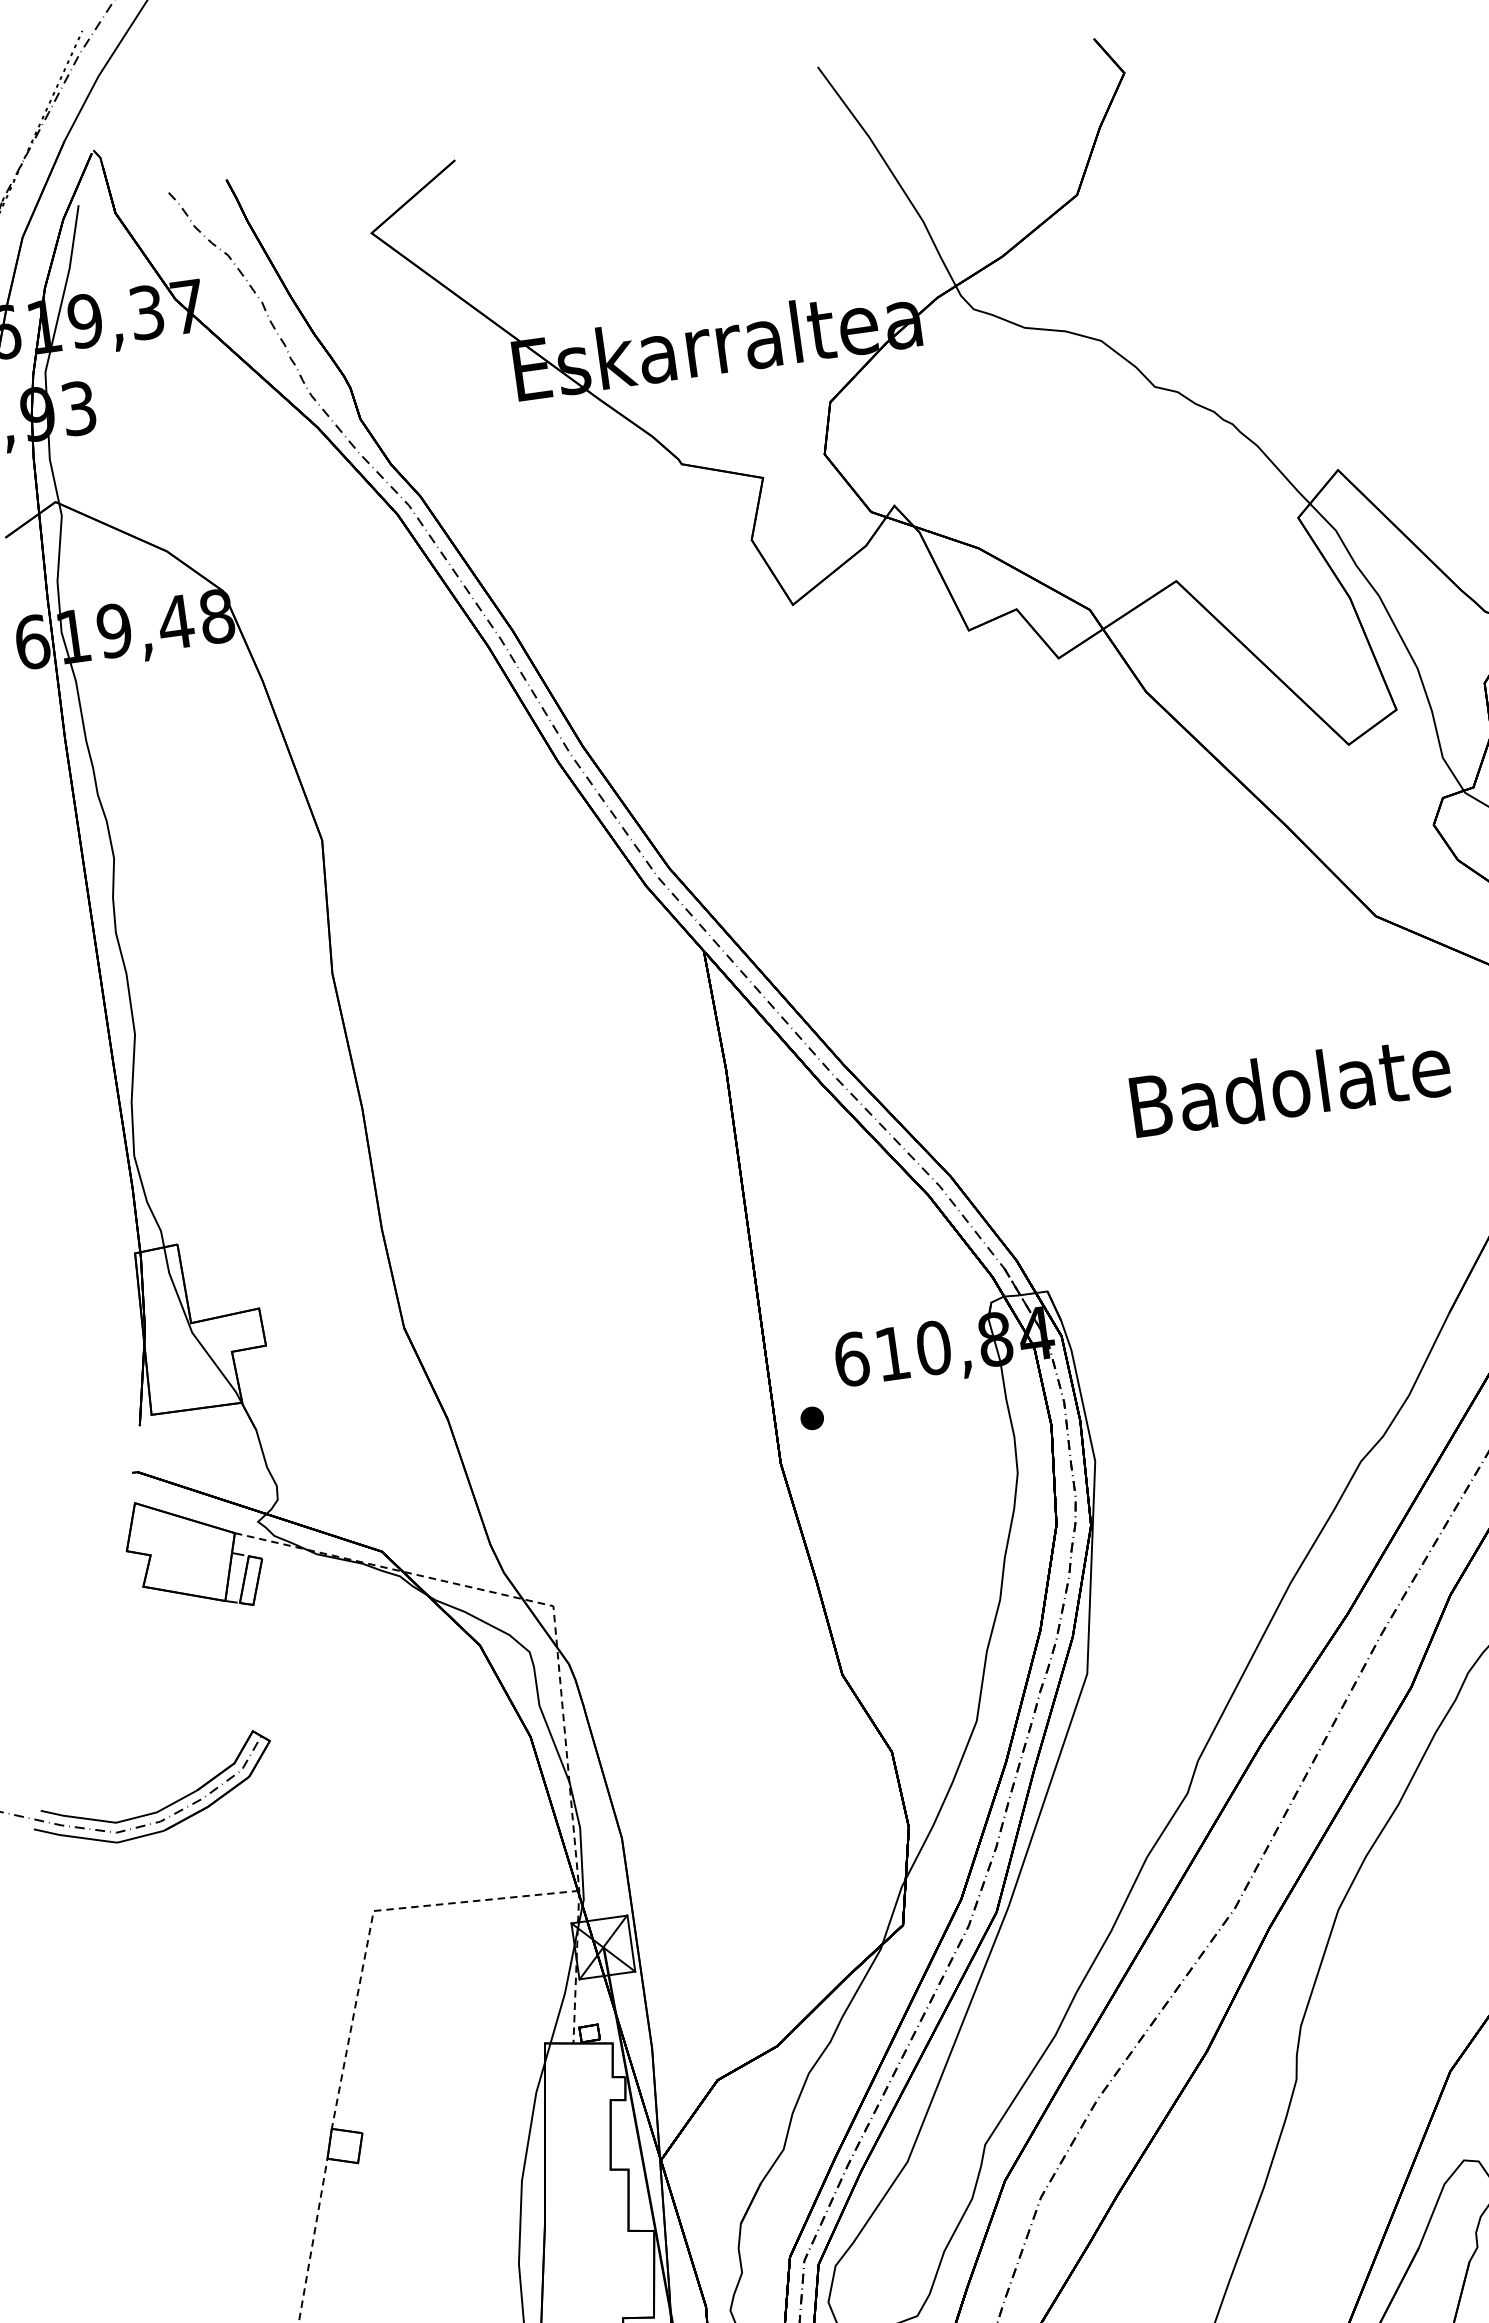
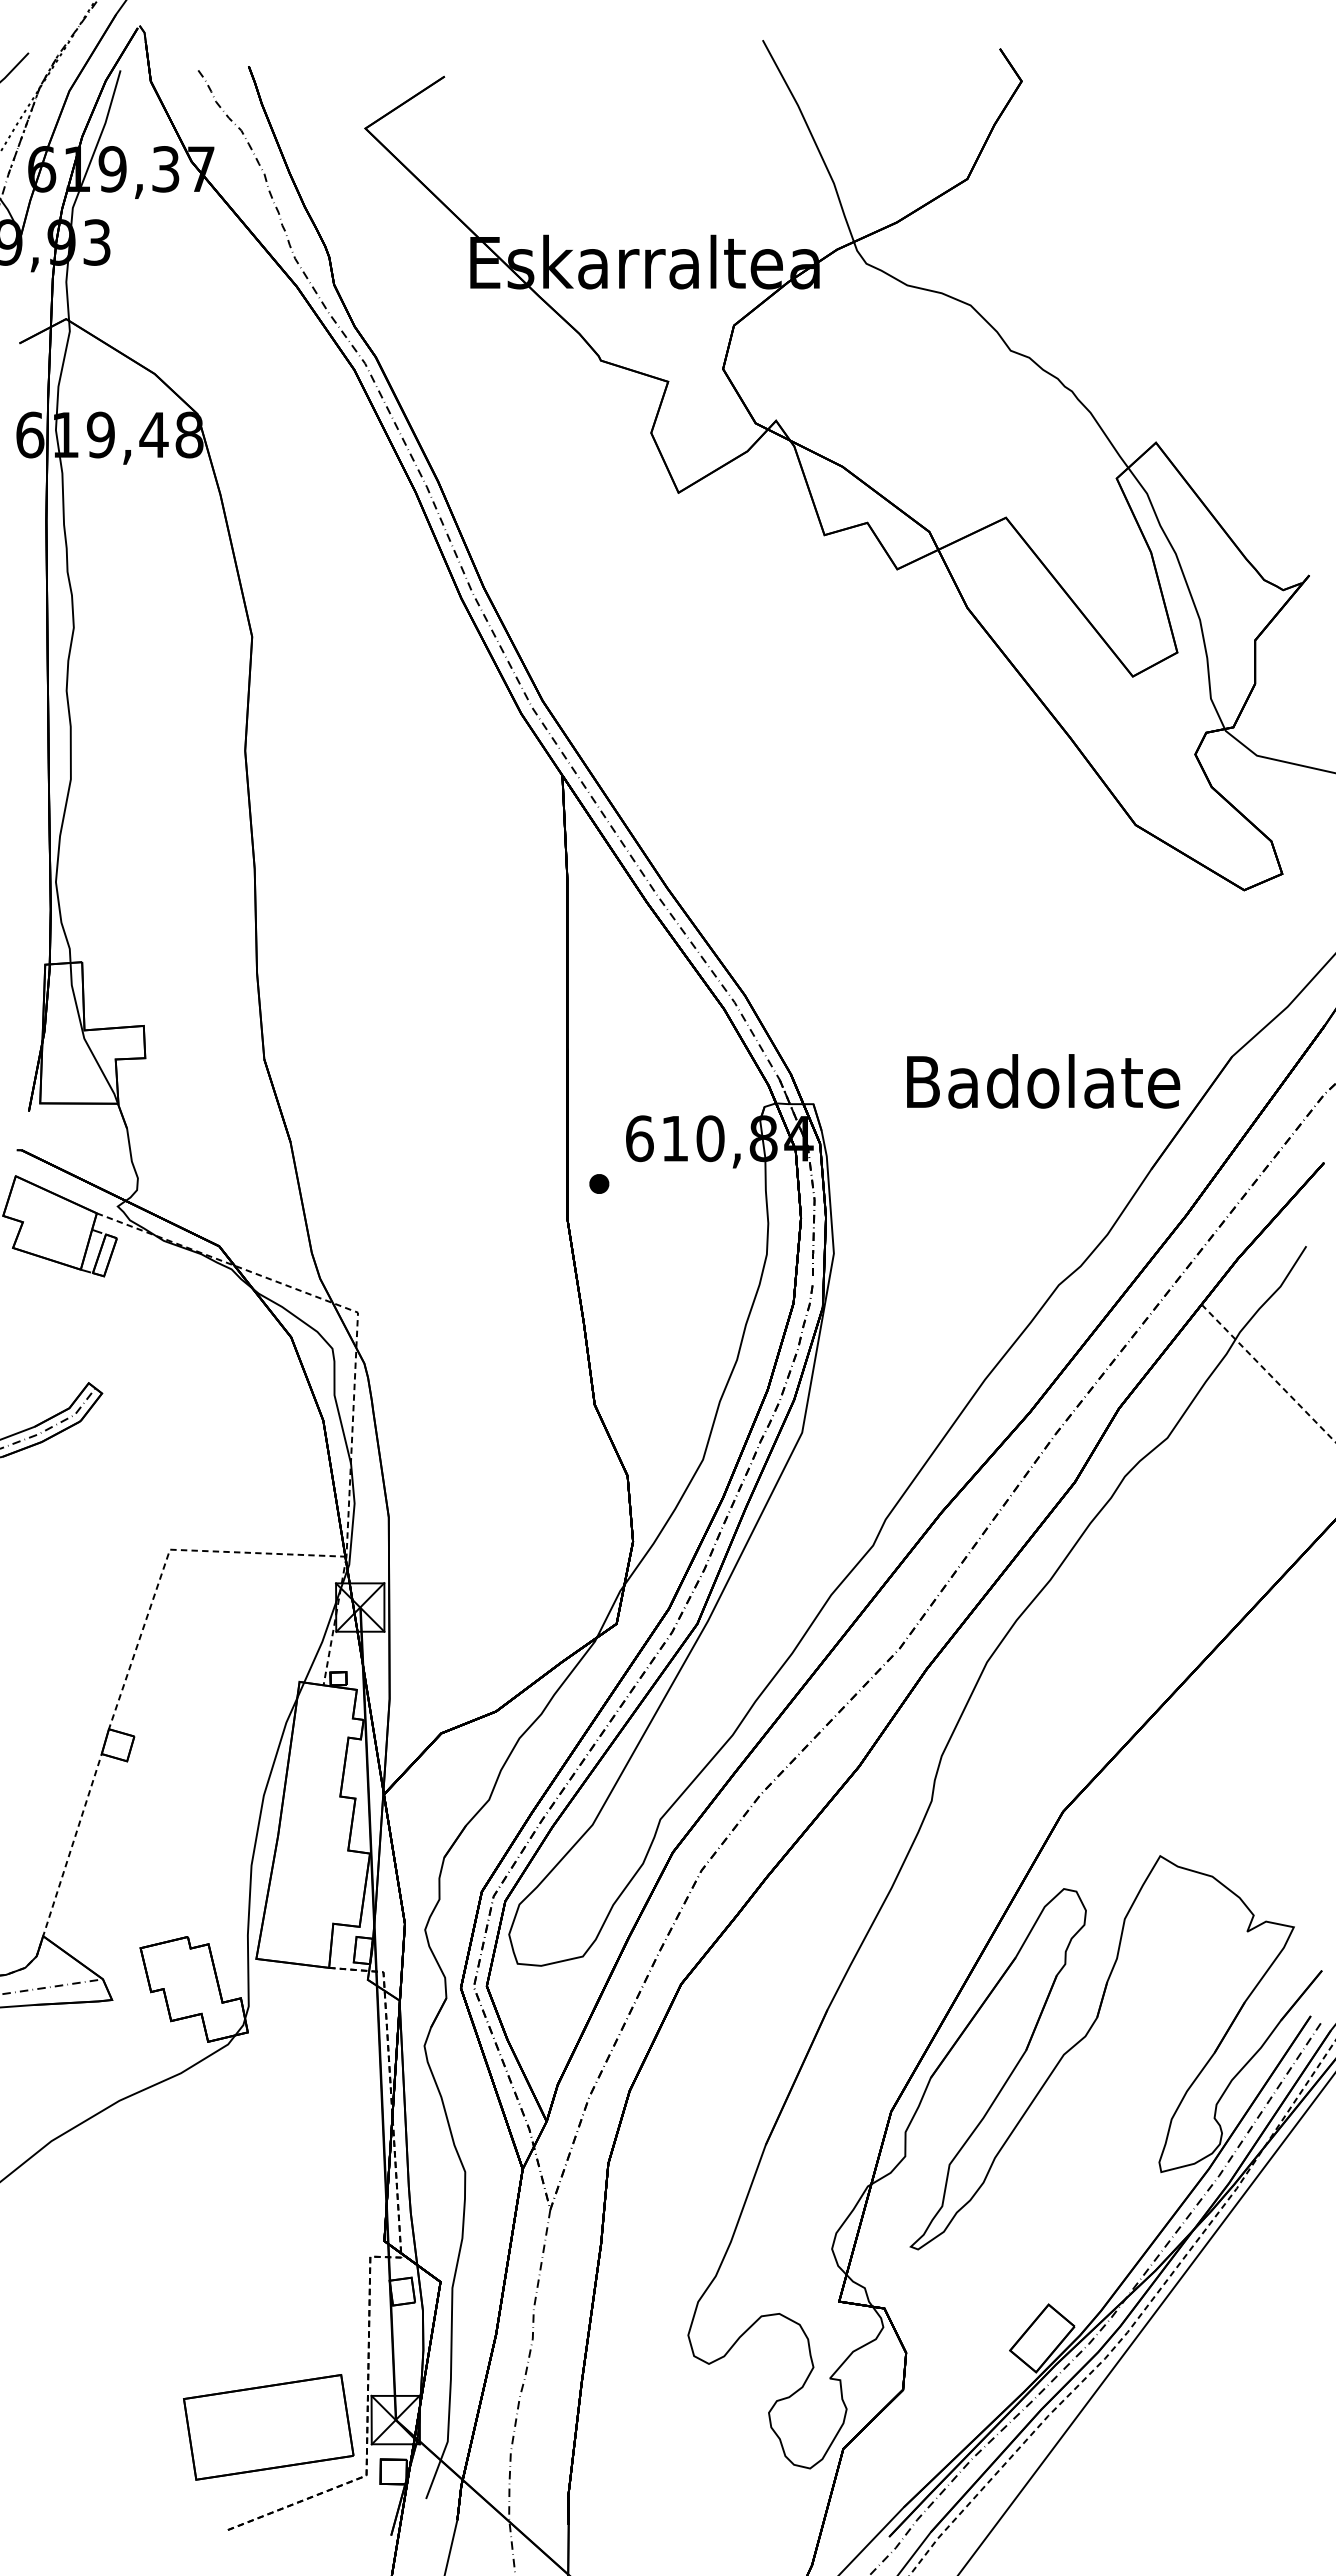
text: (1290, 1085) -> (1043, 1081), moved

